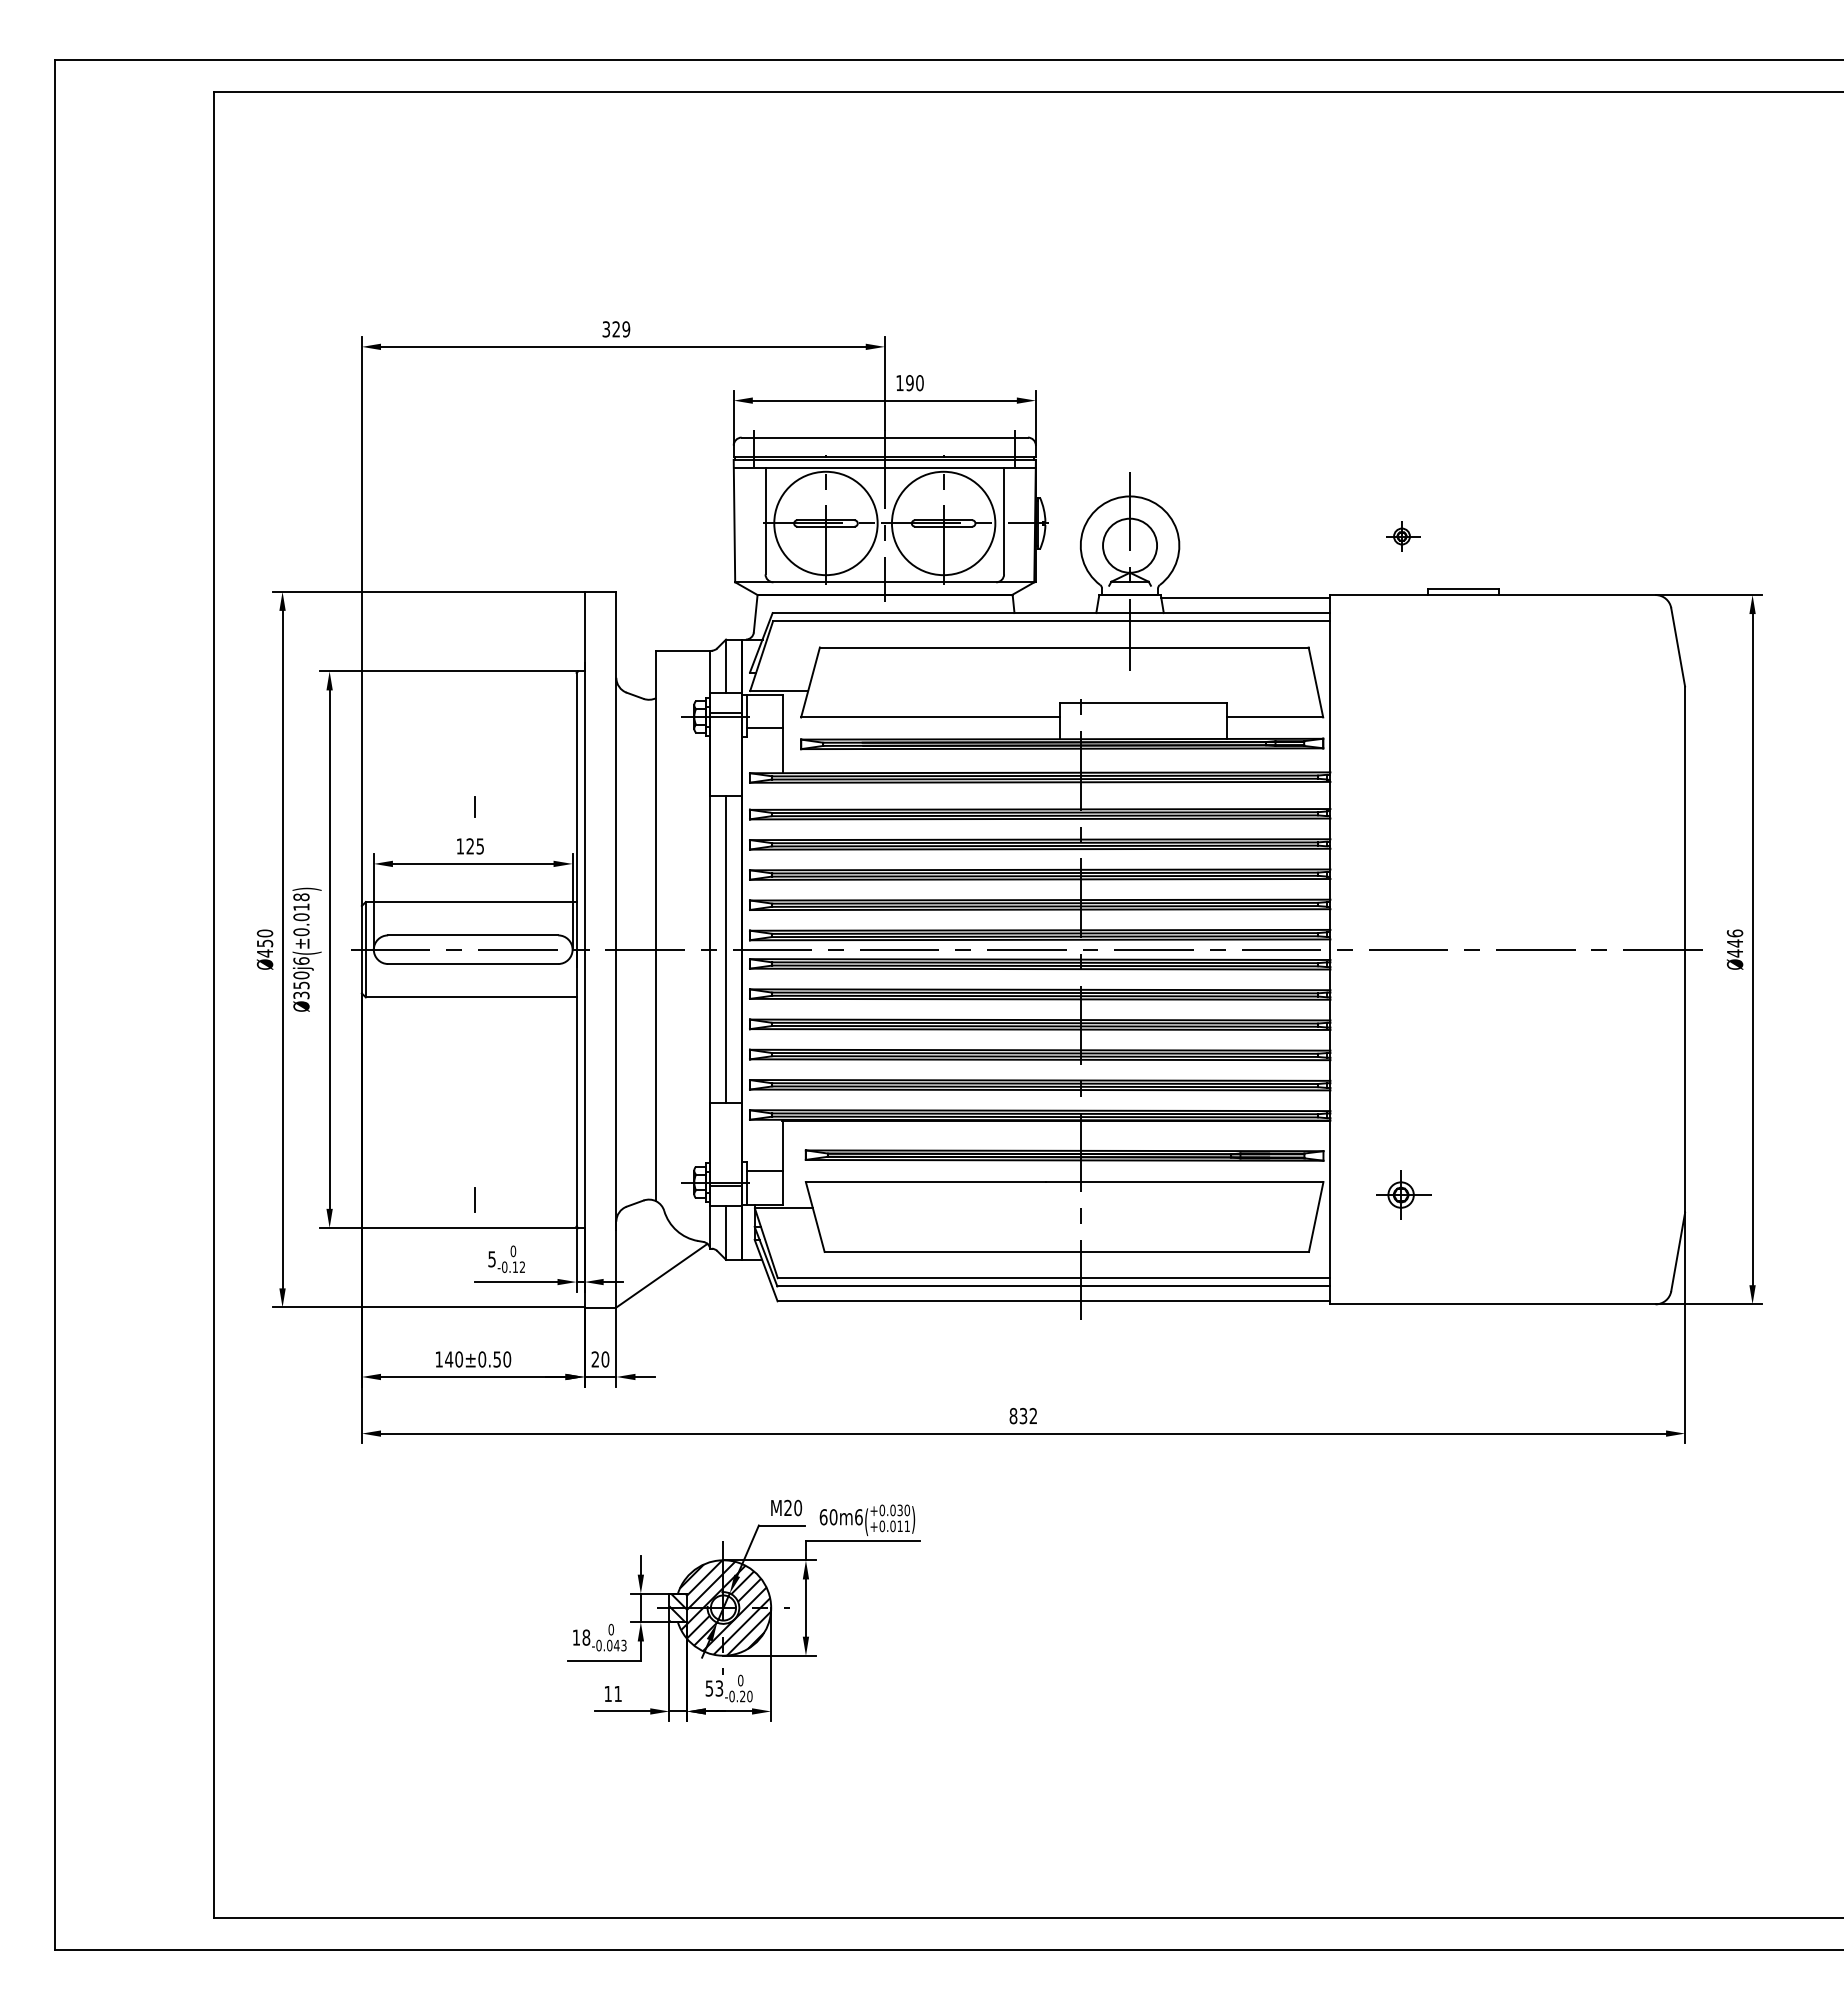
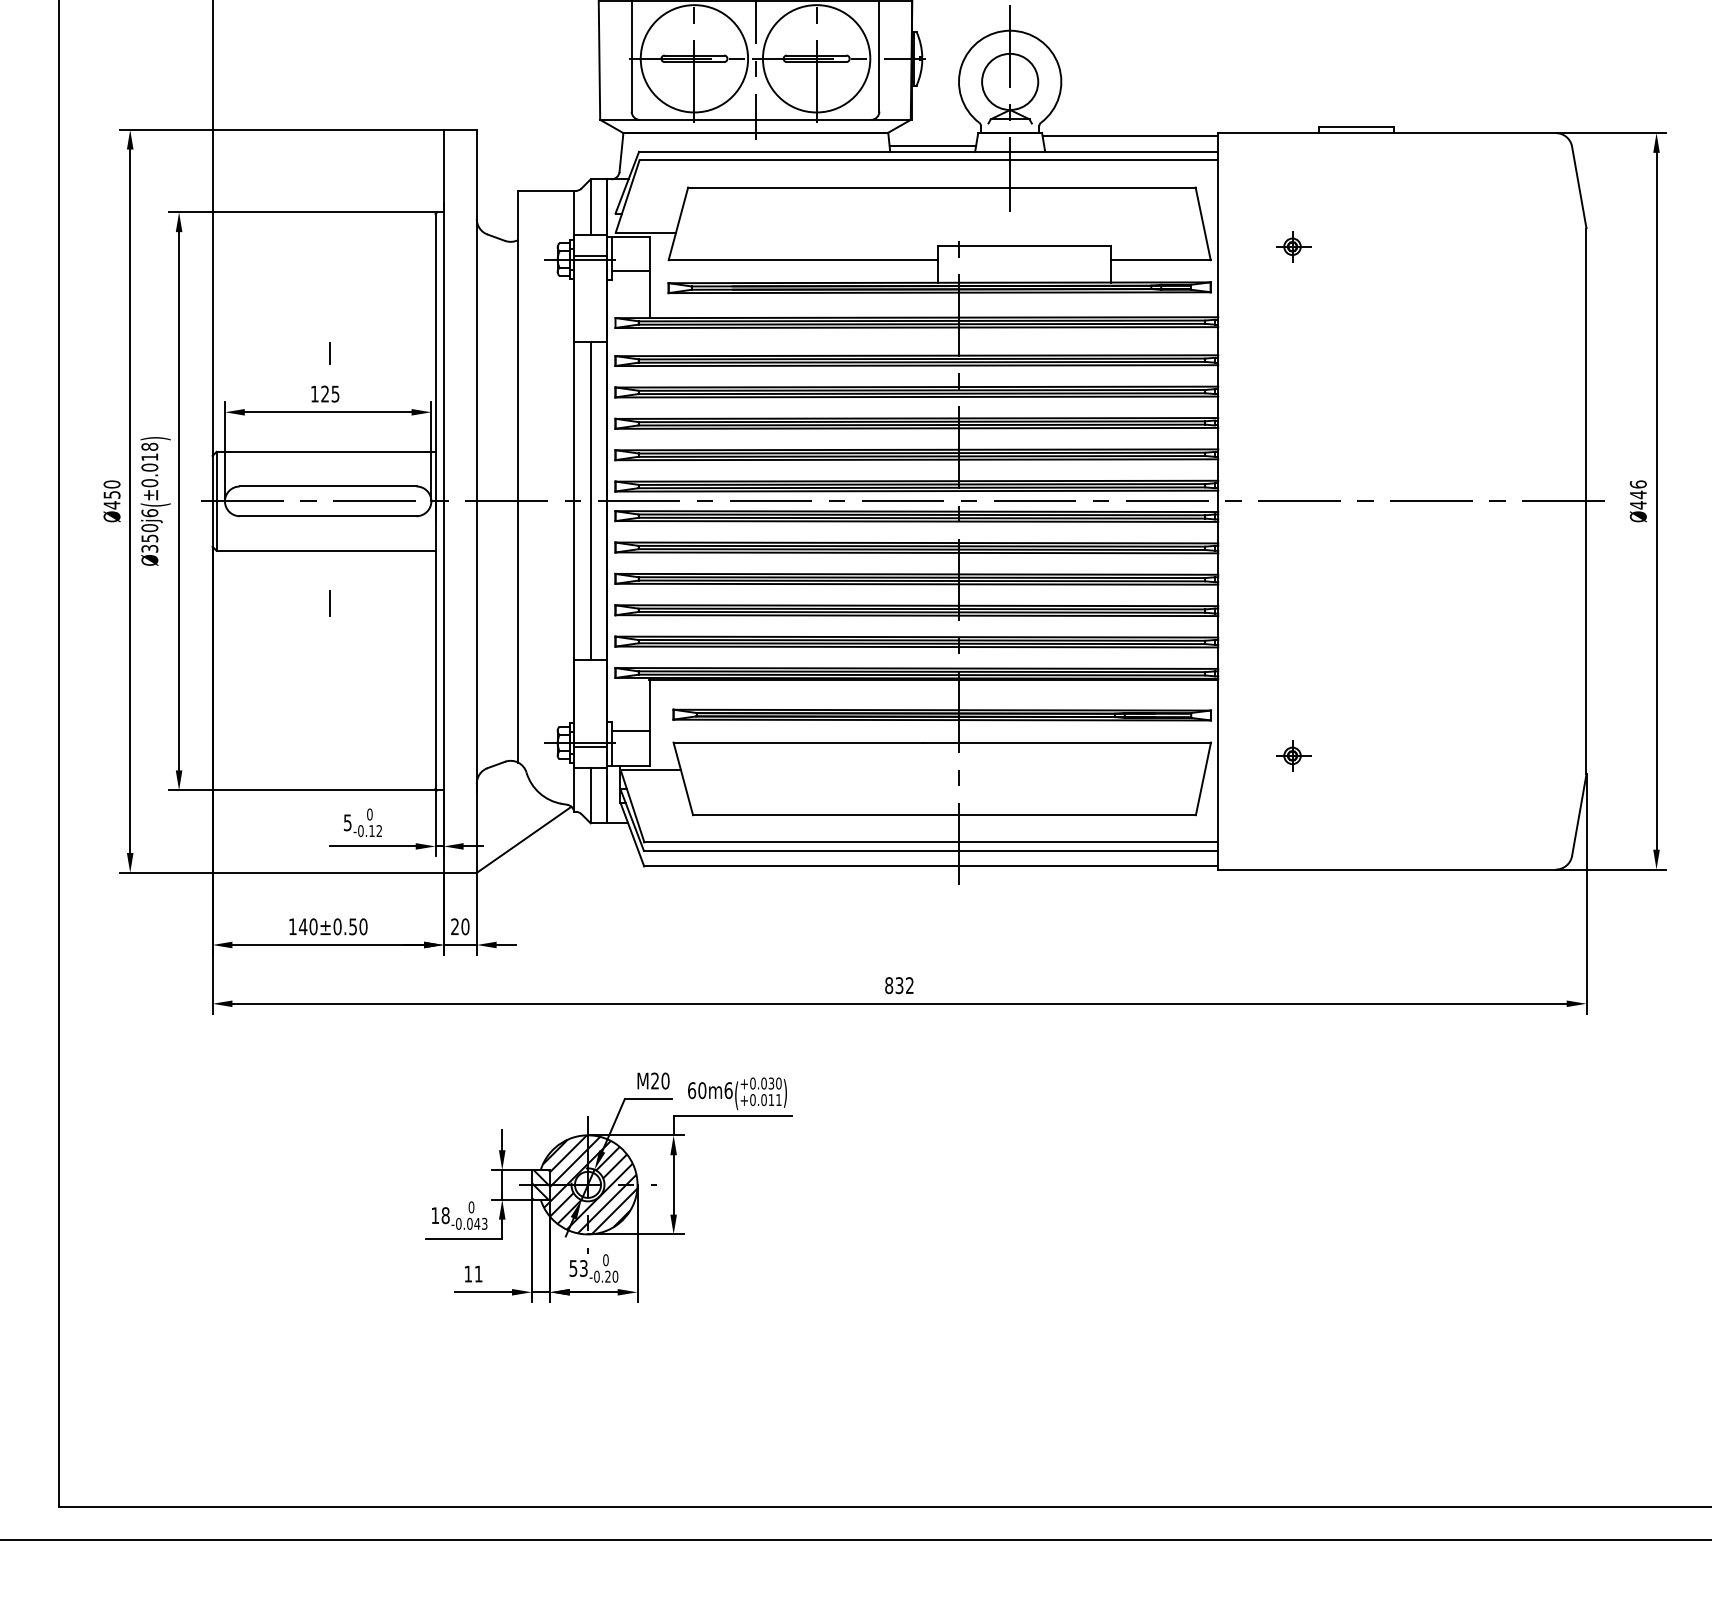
part: (1403, 536) -> (1294, 246), moved
line: (1055, 607) -> (932, 146), added
part: (1403, 1194) -> (1294, 755), size x0.62
line: (474, 1199) -> (329, 602), moved

